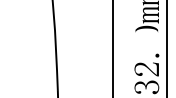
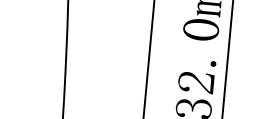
fill: (146, 34) -> (200, 31), added

